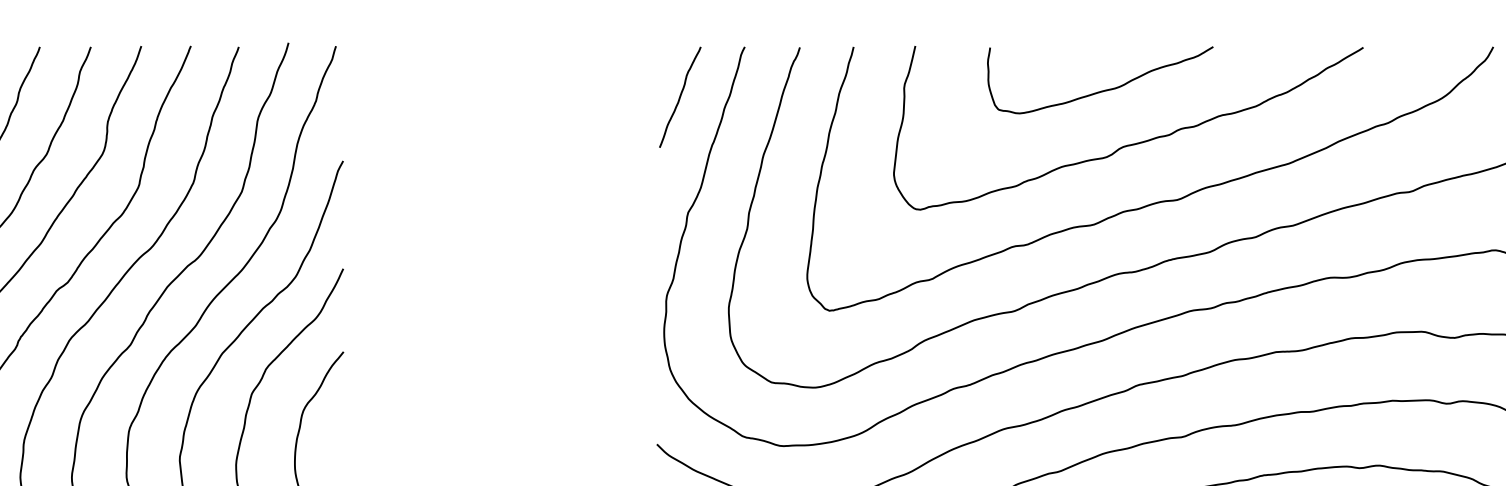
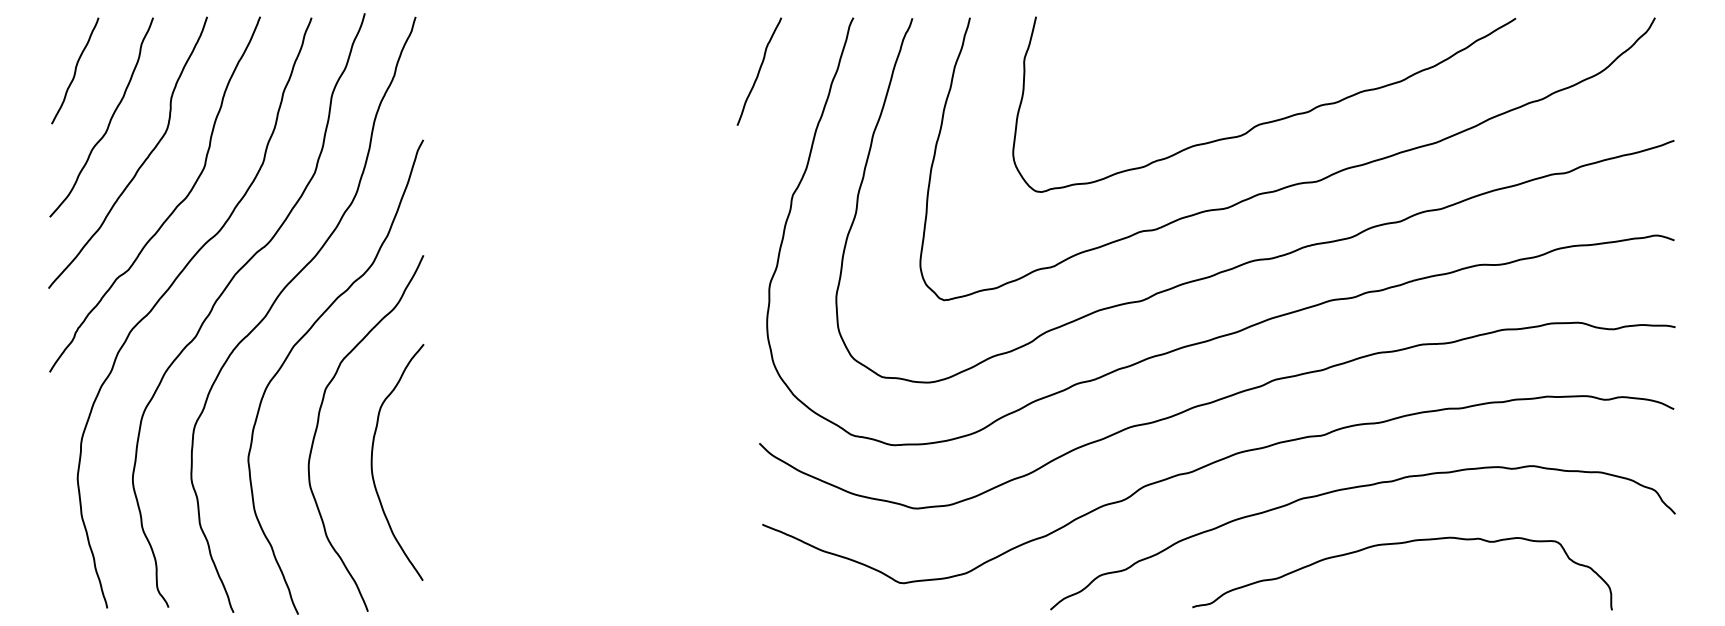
curve: (1104, 89) -> (1238, 63), removed
curve: (680, 97) -> (759, 71), moved

